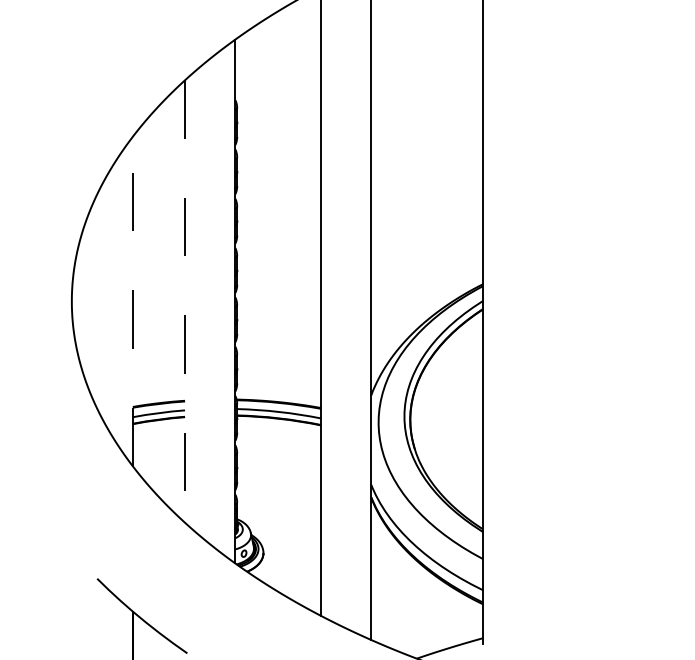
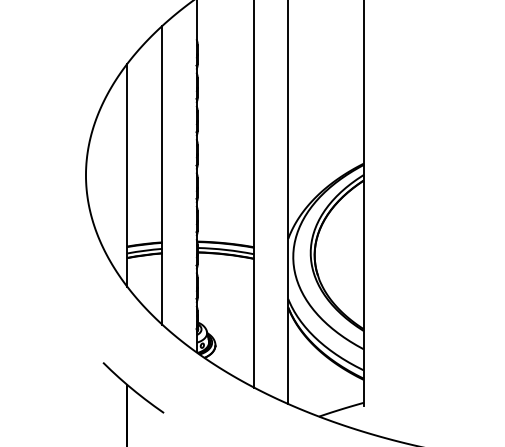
line: (133, 300) -> (127, 174), dashed -> solid
line: (185, 301) -> (162, 175), dashed -> solid

